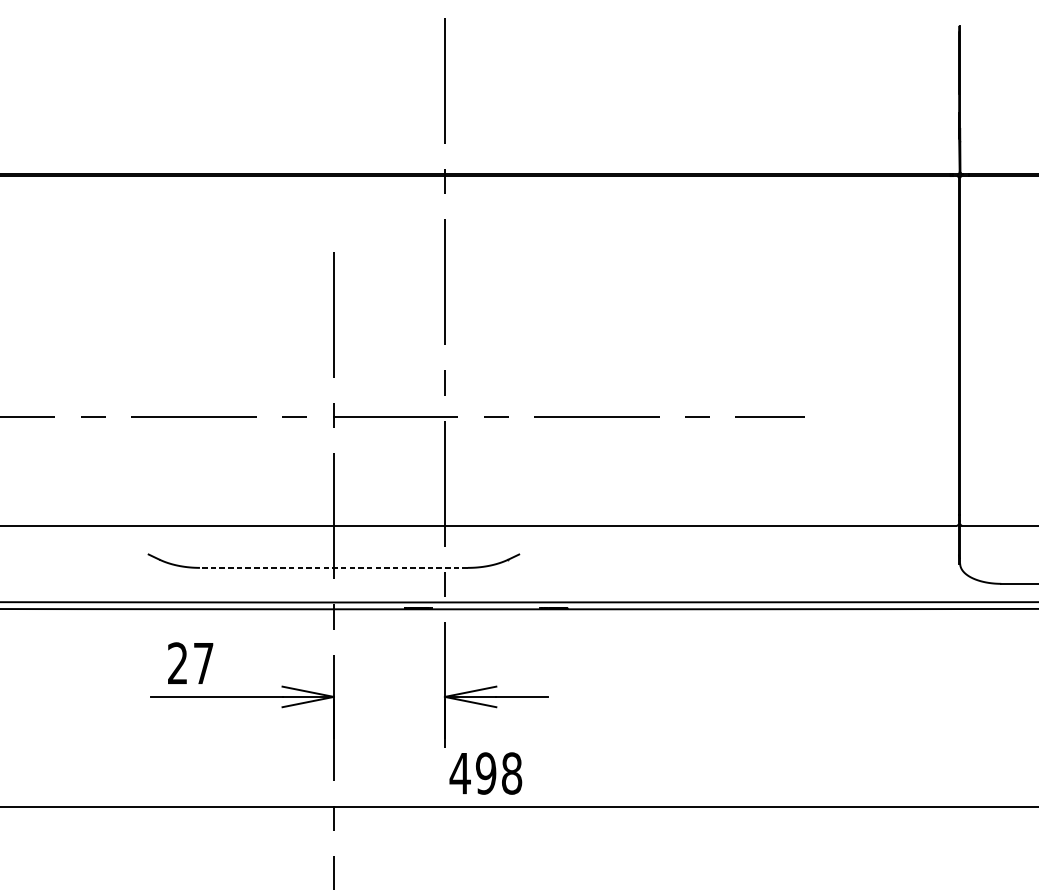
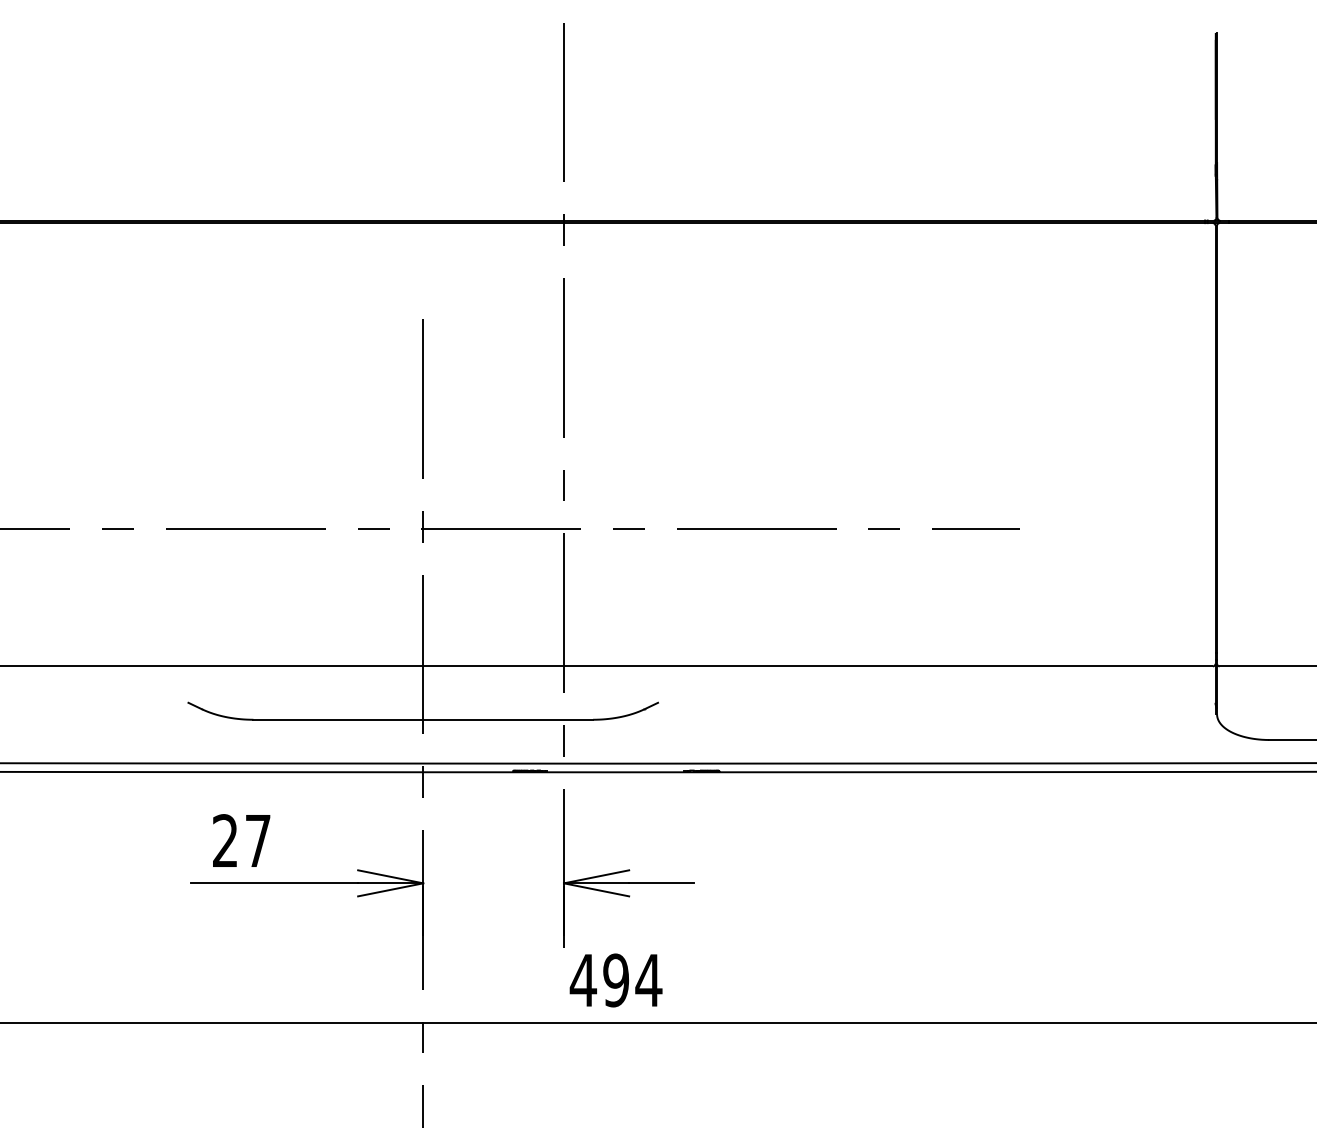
line: (334, 567) -> (423, 719), dashed -> solid
text: (511, 773) -> (648, 980), 498 -> 494

